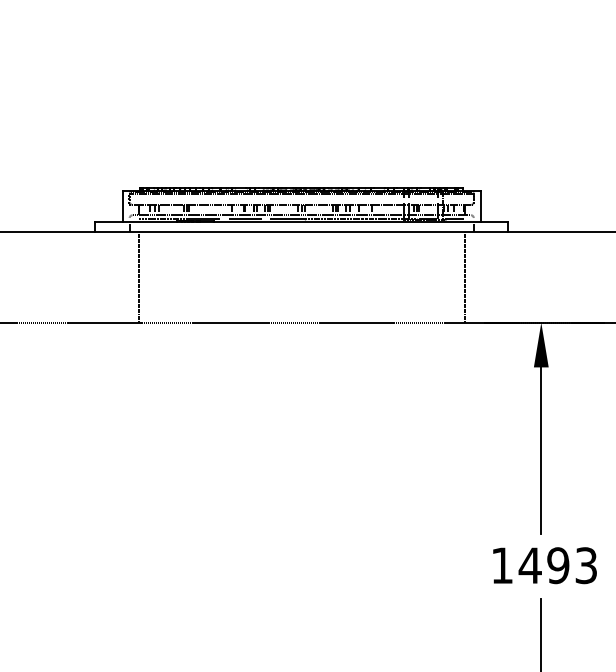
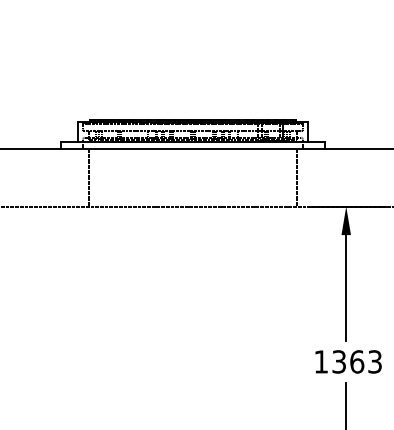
text: (543, 565) -> (347, 361), 1493 -> 1363

